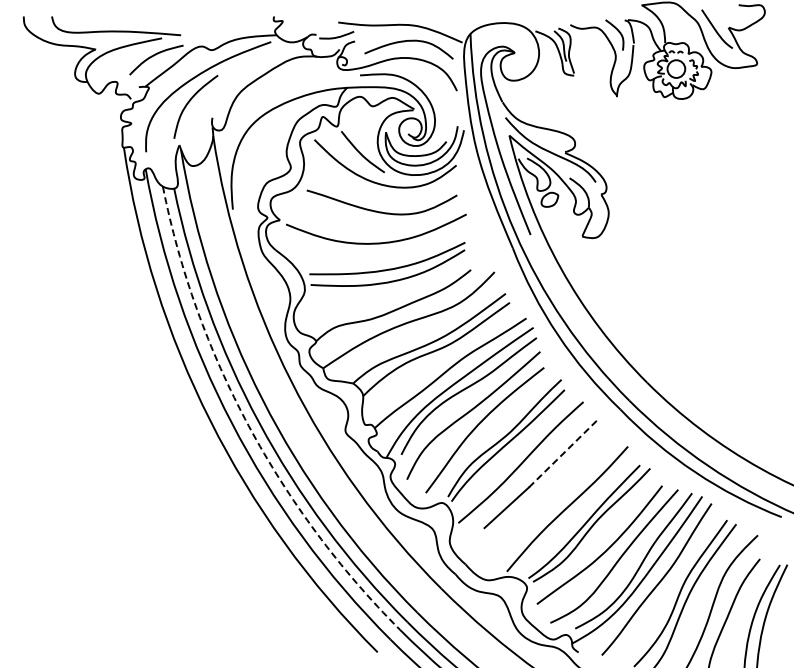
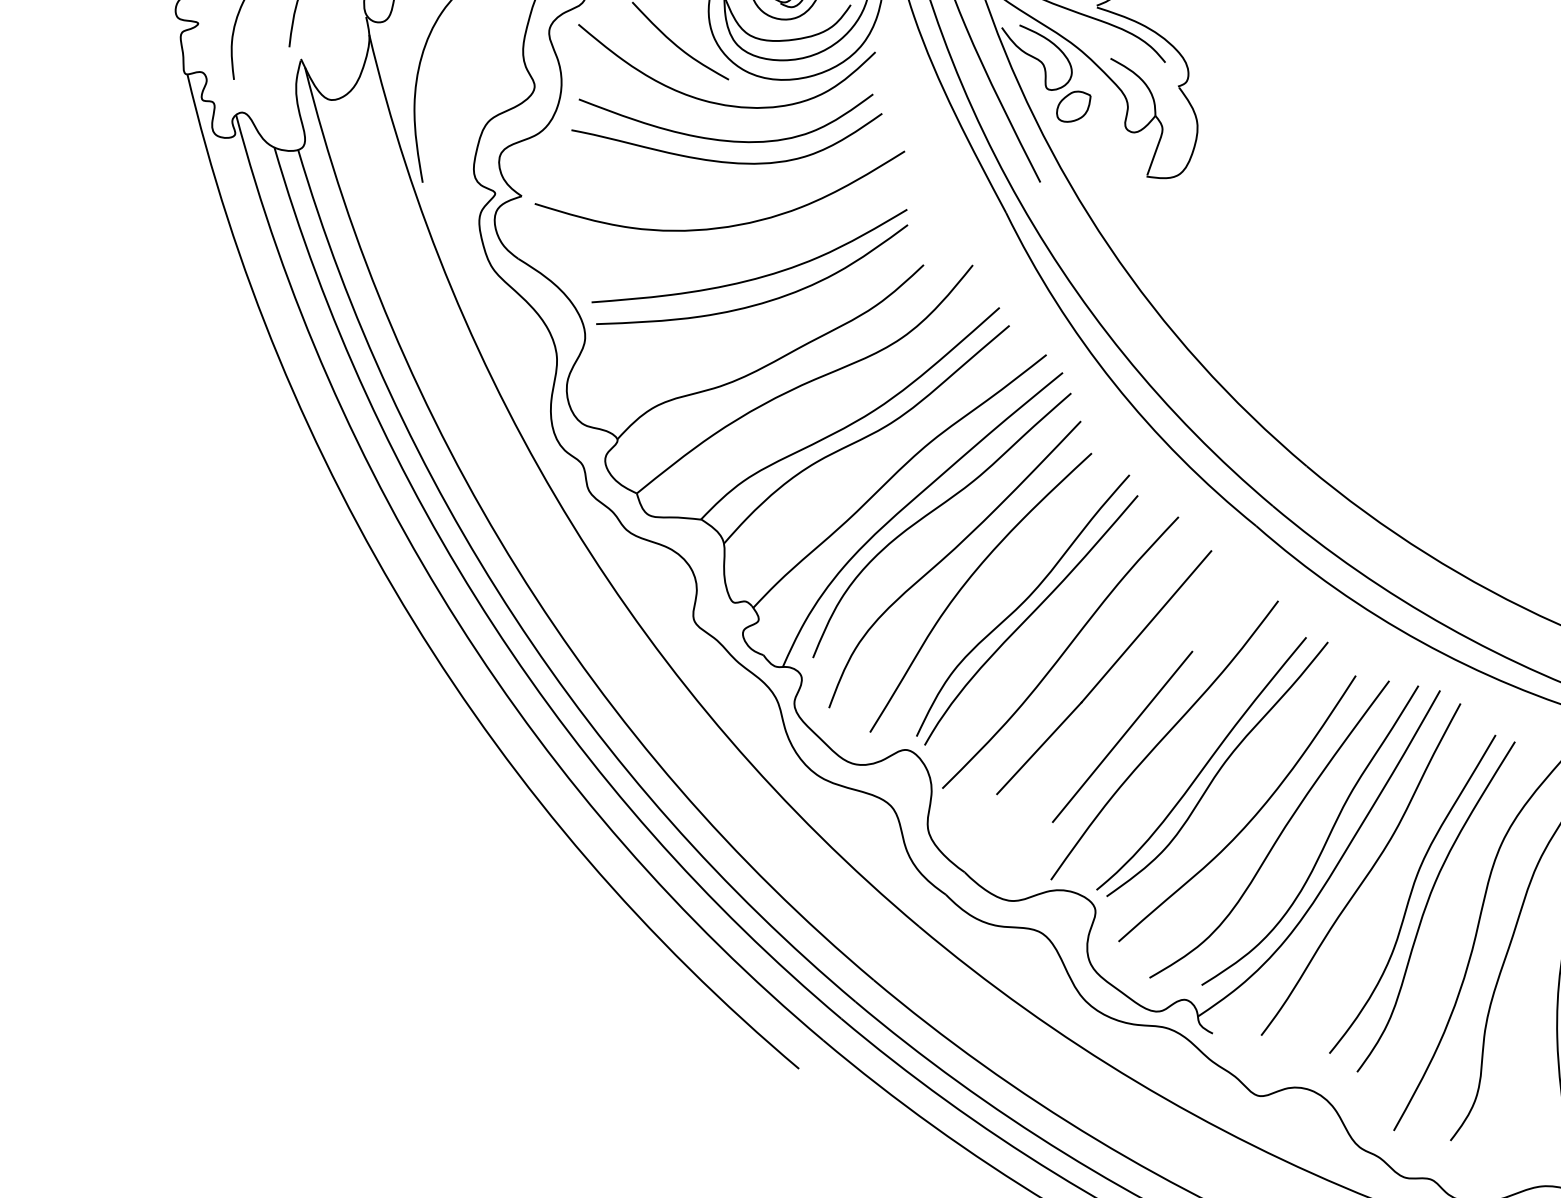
curve: (379, 200) -> (723, 138), added
arc: (248, 425) -> (492, 624), dashed -> solid
line: (563, 453) -> (1146, 626), dashed -> solid
line: (547, 505) -> (1122, 736), added

